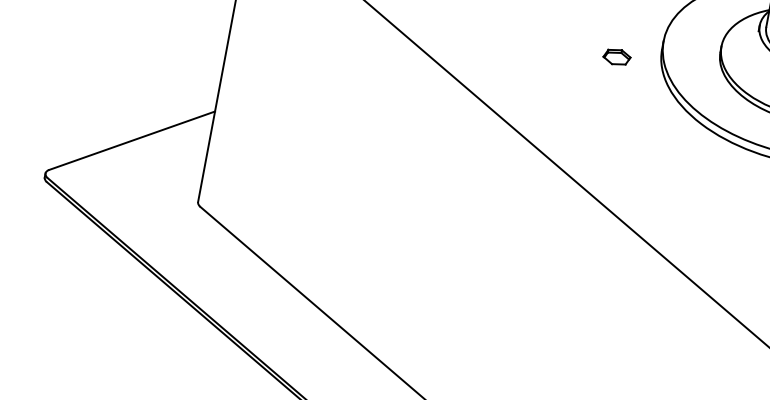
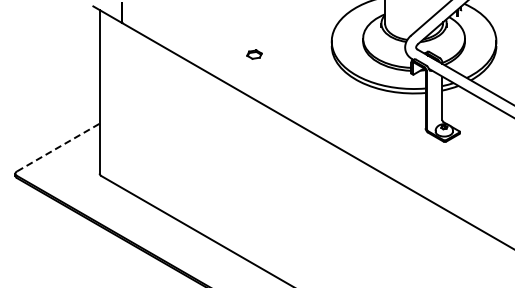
part: (617, 56) -> (254, 54), moved
line: (132, 140) -> (58, 147), solid -> dashed

